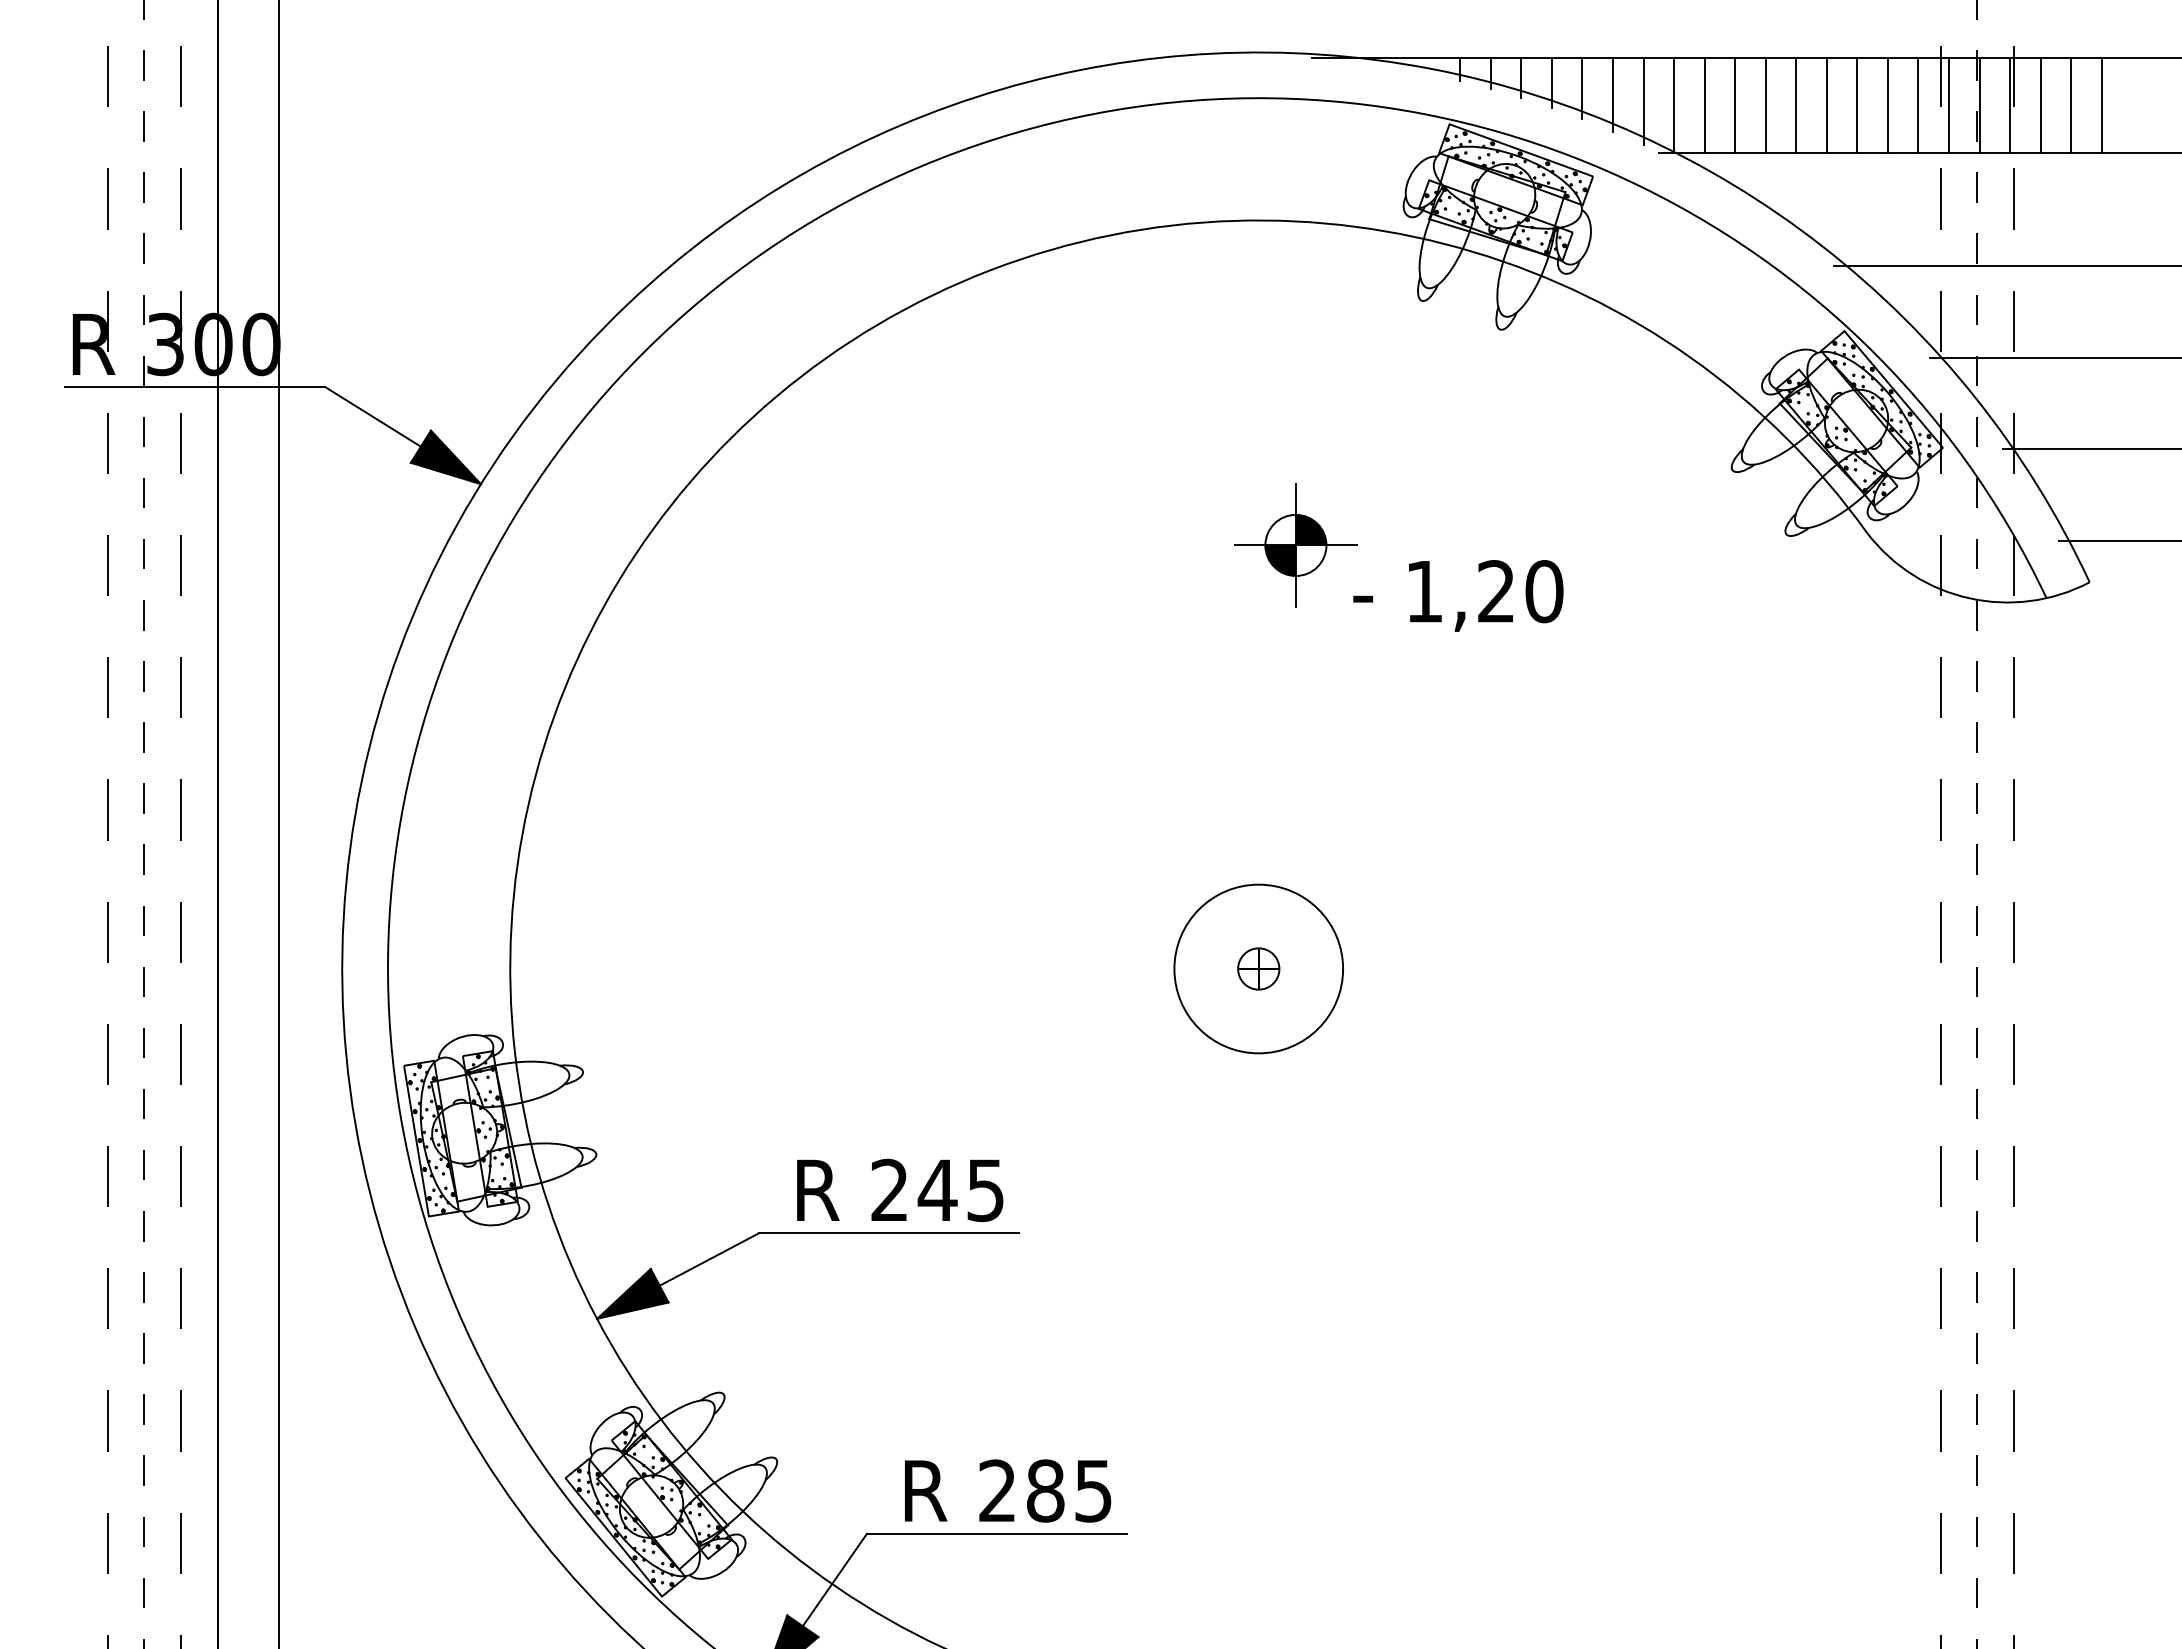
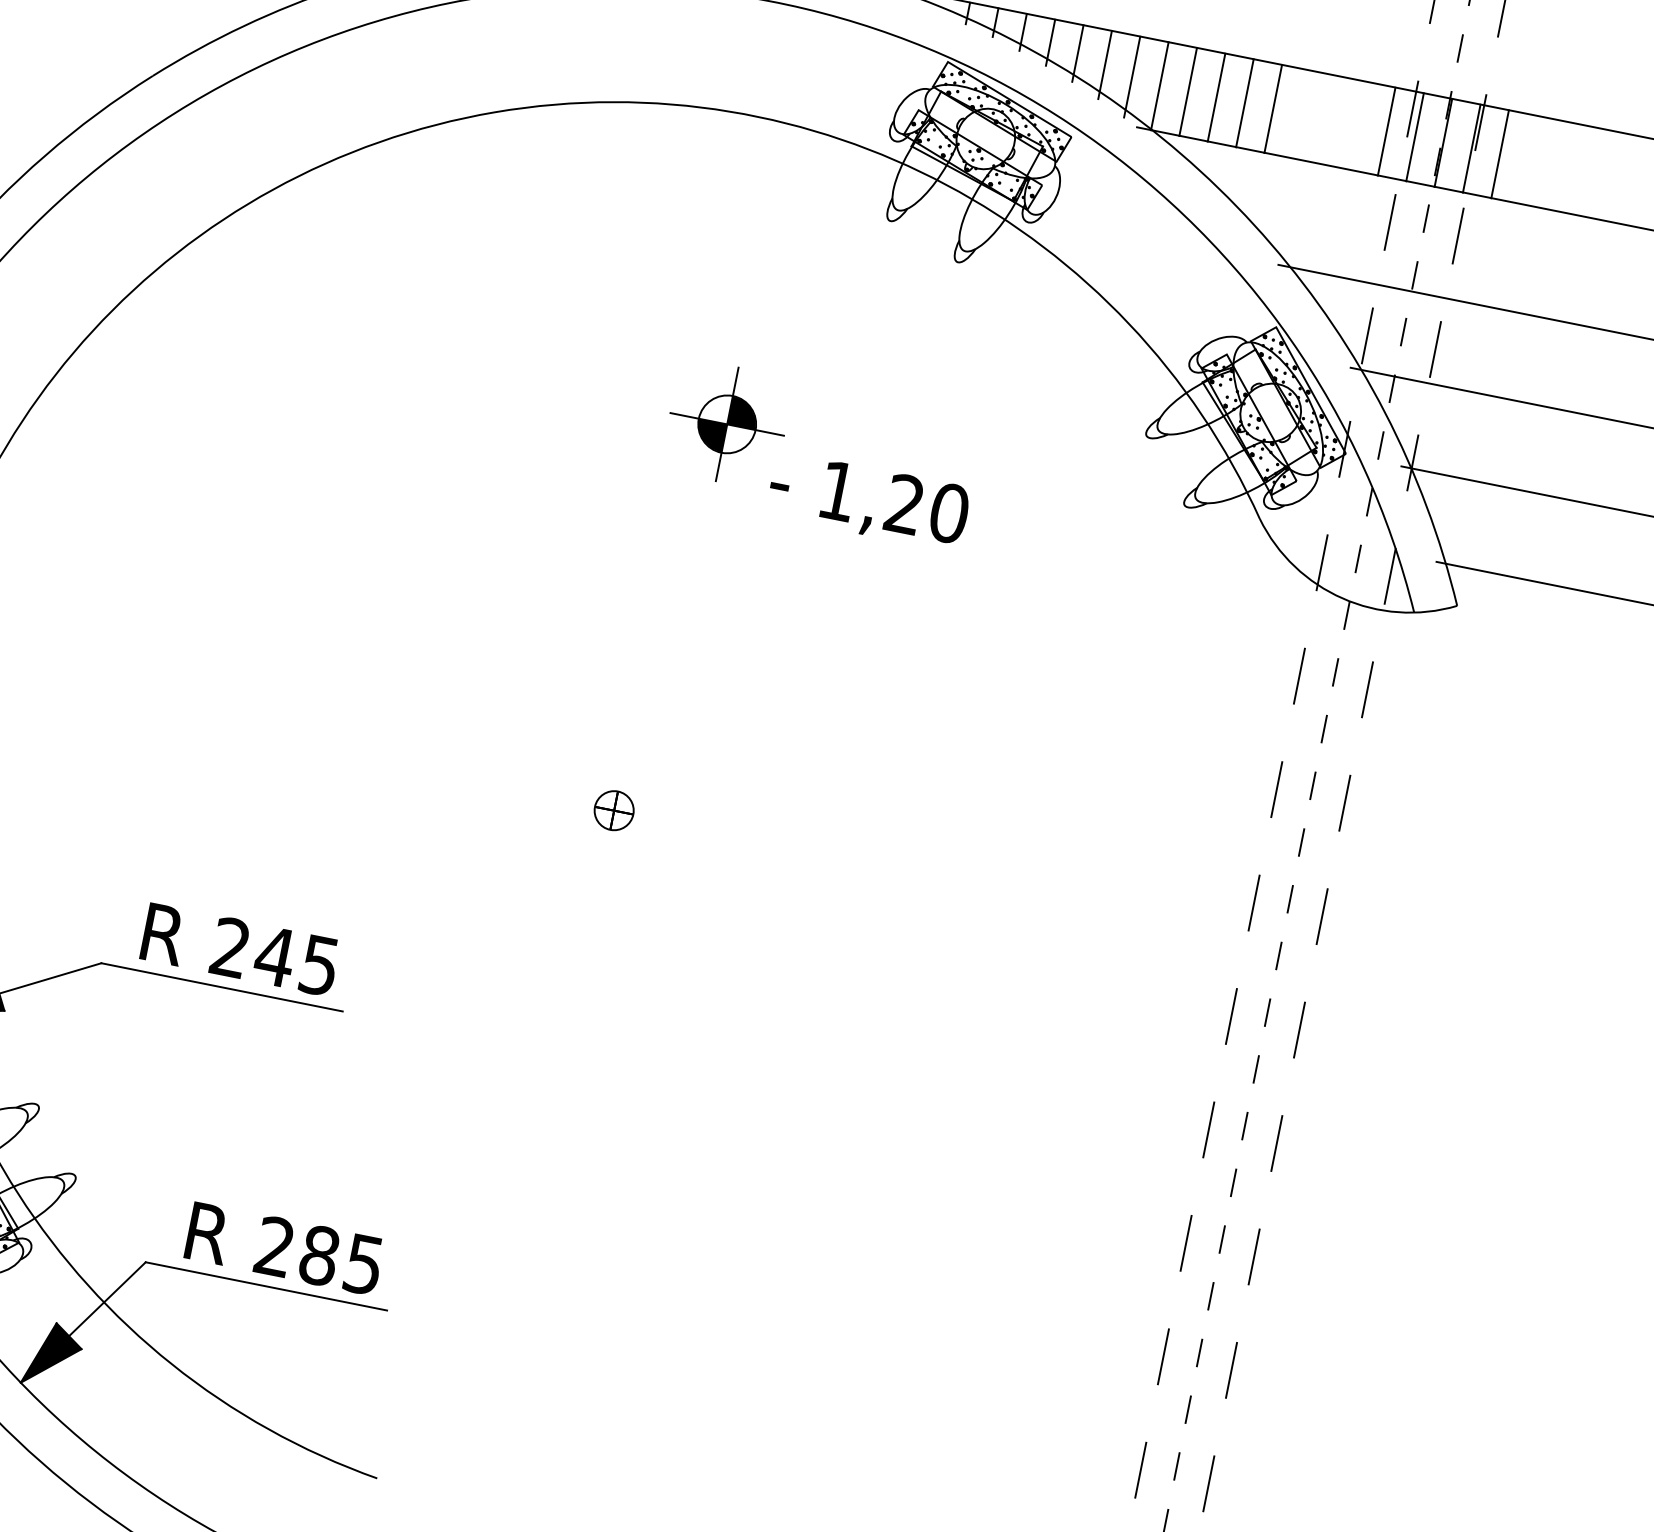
line: (1826, 105) -> (1301, 114), removed
line: (1857, 105) -> (1330, 120), removed
line: (1887, 105) -> (1357, 125), removed
line: (2071, 105) -> (1528, 159), removed
line: (2101, 105) -> (1556, 165), removed
circle: (1258, 968) -> (614, 810), removed

